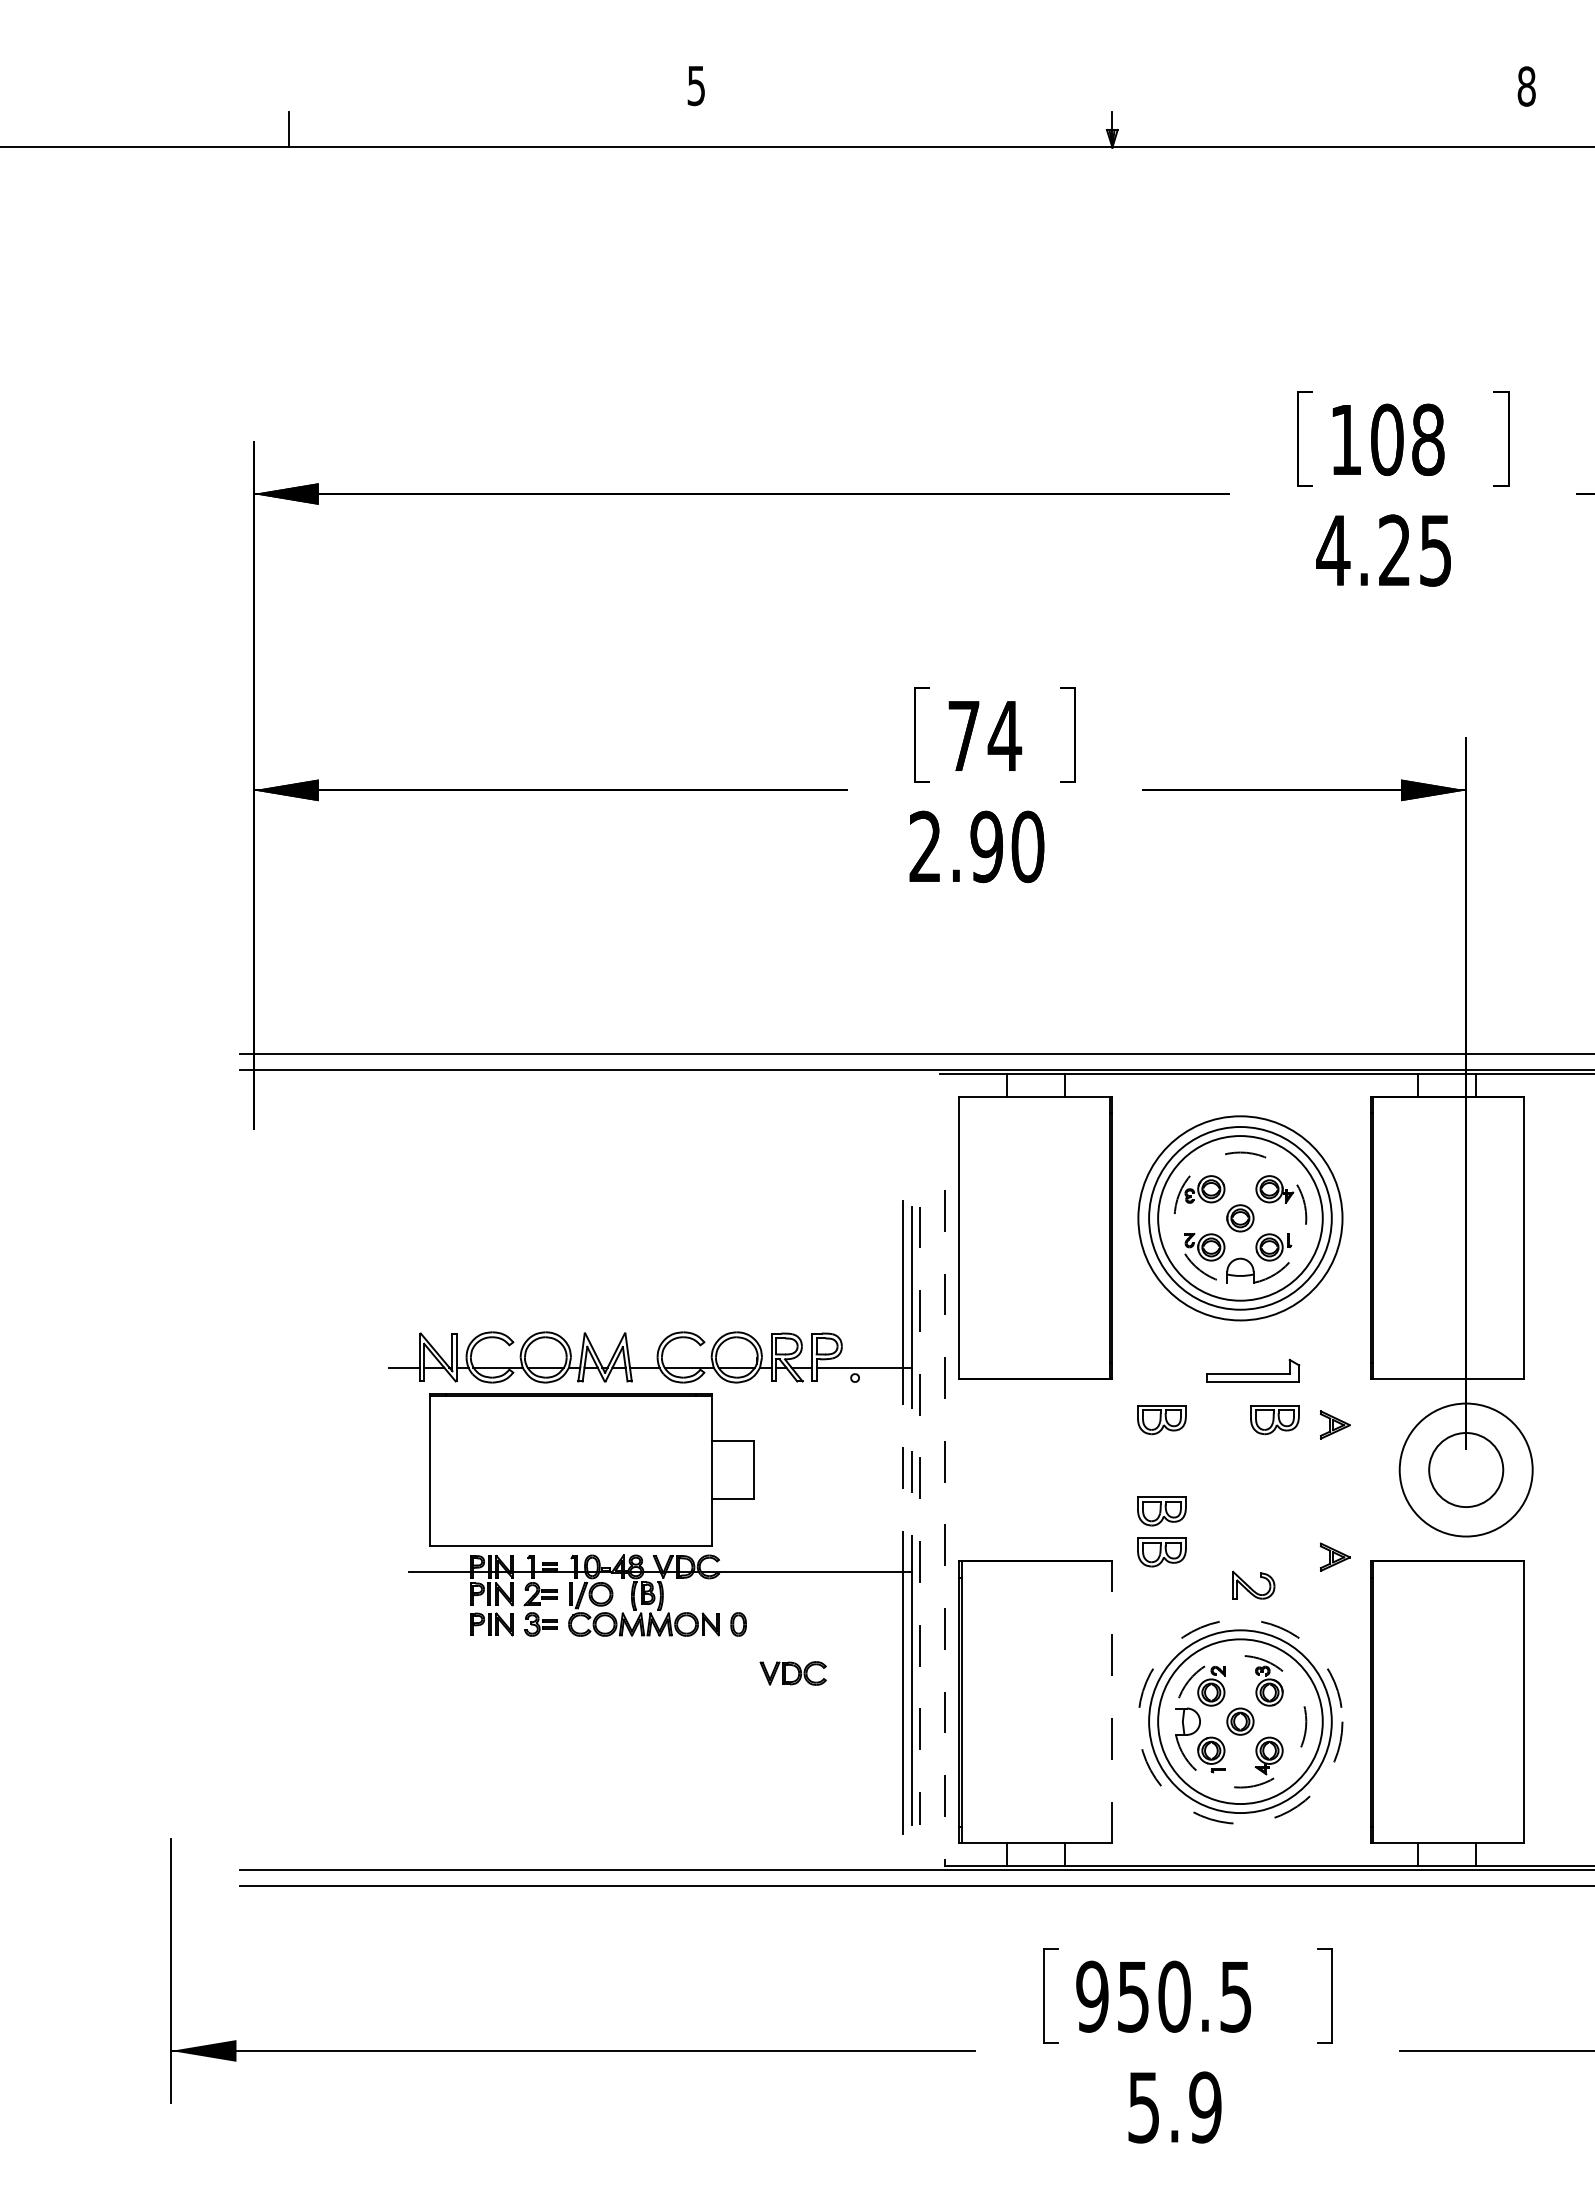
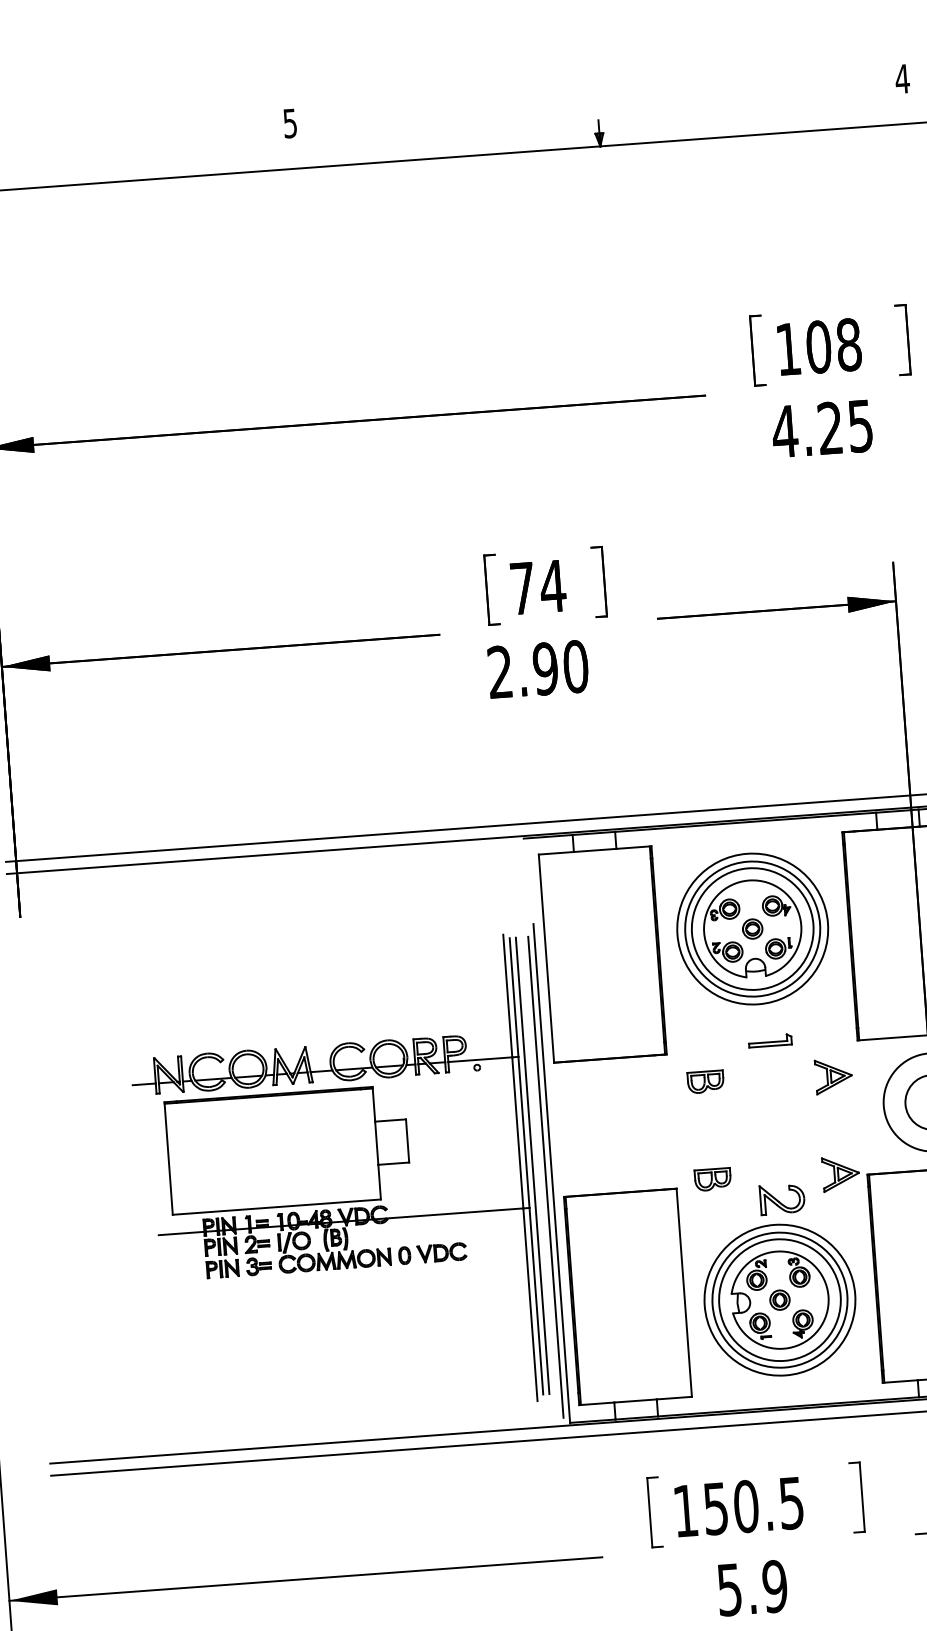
text: (1526, 86) -> (902, 79), 8 -> 4
arc: (1240, 1152) -> (749, 880), dashed -> solid
part: (1252, 1370) -> (769, 1040), size x0.62
part: (1274, 1420) -> (788, 1076), removed
part: (1335, 1424) -> (833, 1075), size x1.67
line: (903, 1469) -> (517, 1132), dashed -> solid
line: (911, 1470) -> (523, 1132), dashed -> solid
part: (1161, 1511) -> (710, 1149), removed
line: (920, 1516) -> (532, 1166), dashed -> solid
line: (945, 1528) -> (552, 1173), dashed -> solid
line: (936, 1532) -> (545, 1177), added
part: (1335, 1556) -> (841, 1173), size x1.67
part: (1253, 1585) -> (782, 1199), size x1.43
part: (792, 1673) -> (441, 1252), moved
line: (1112, 1701) -> (684, 1292), dashed -> solid
circle: (1240, 1721) -> (780, 1300), dashed -> solid
arc: (1306, 1721) -> (828, 1296), dashed -> solid
text: (1092, 1996) -> (685, 1510), 950.5 -> 150.5

